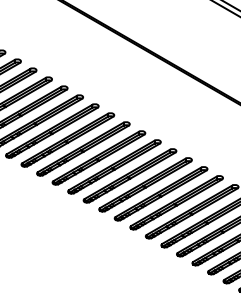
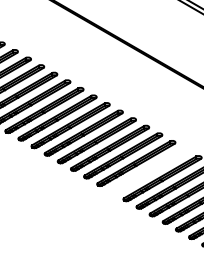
part: (176, 202) -> (149, 170), removed

